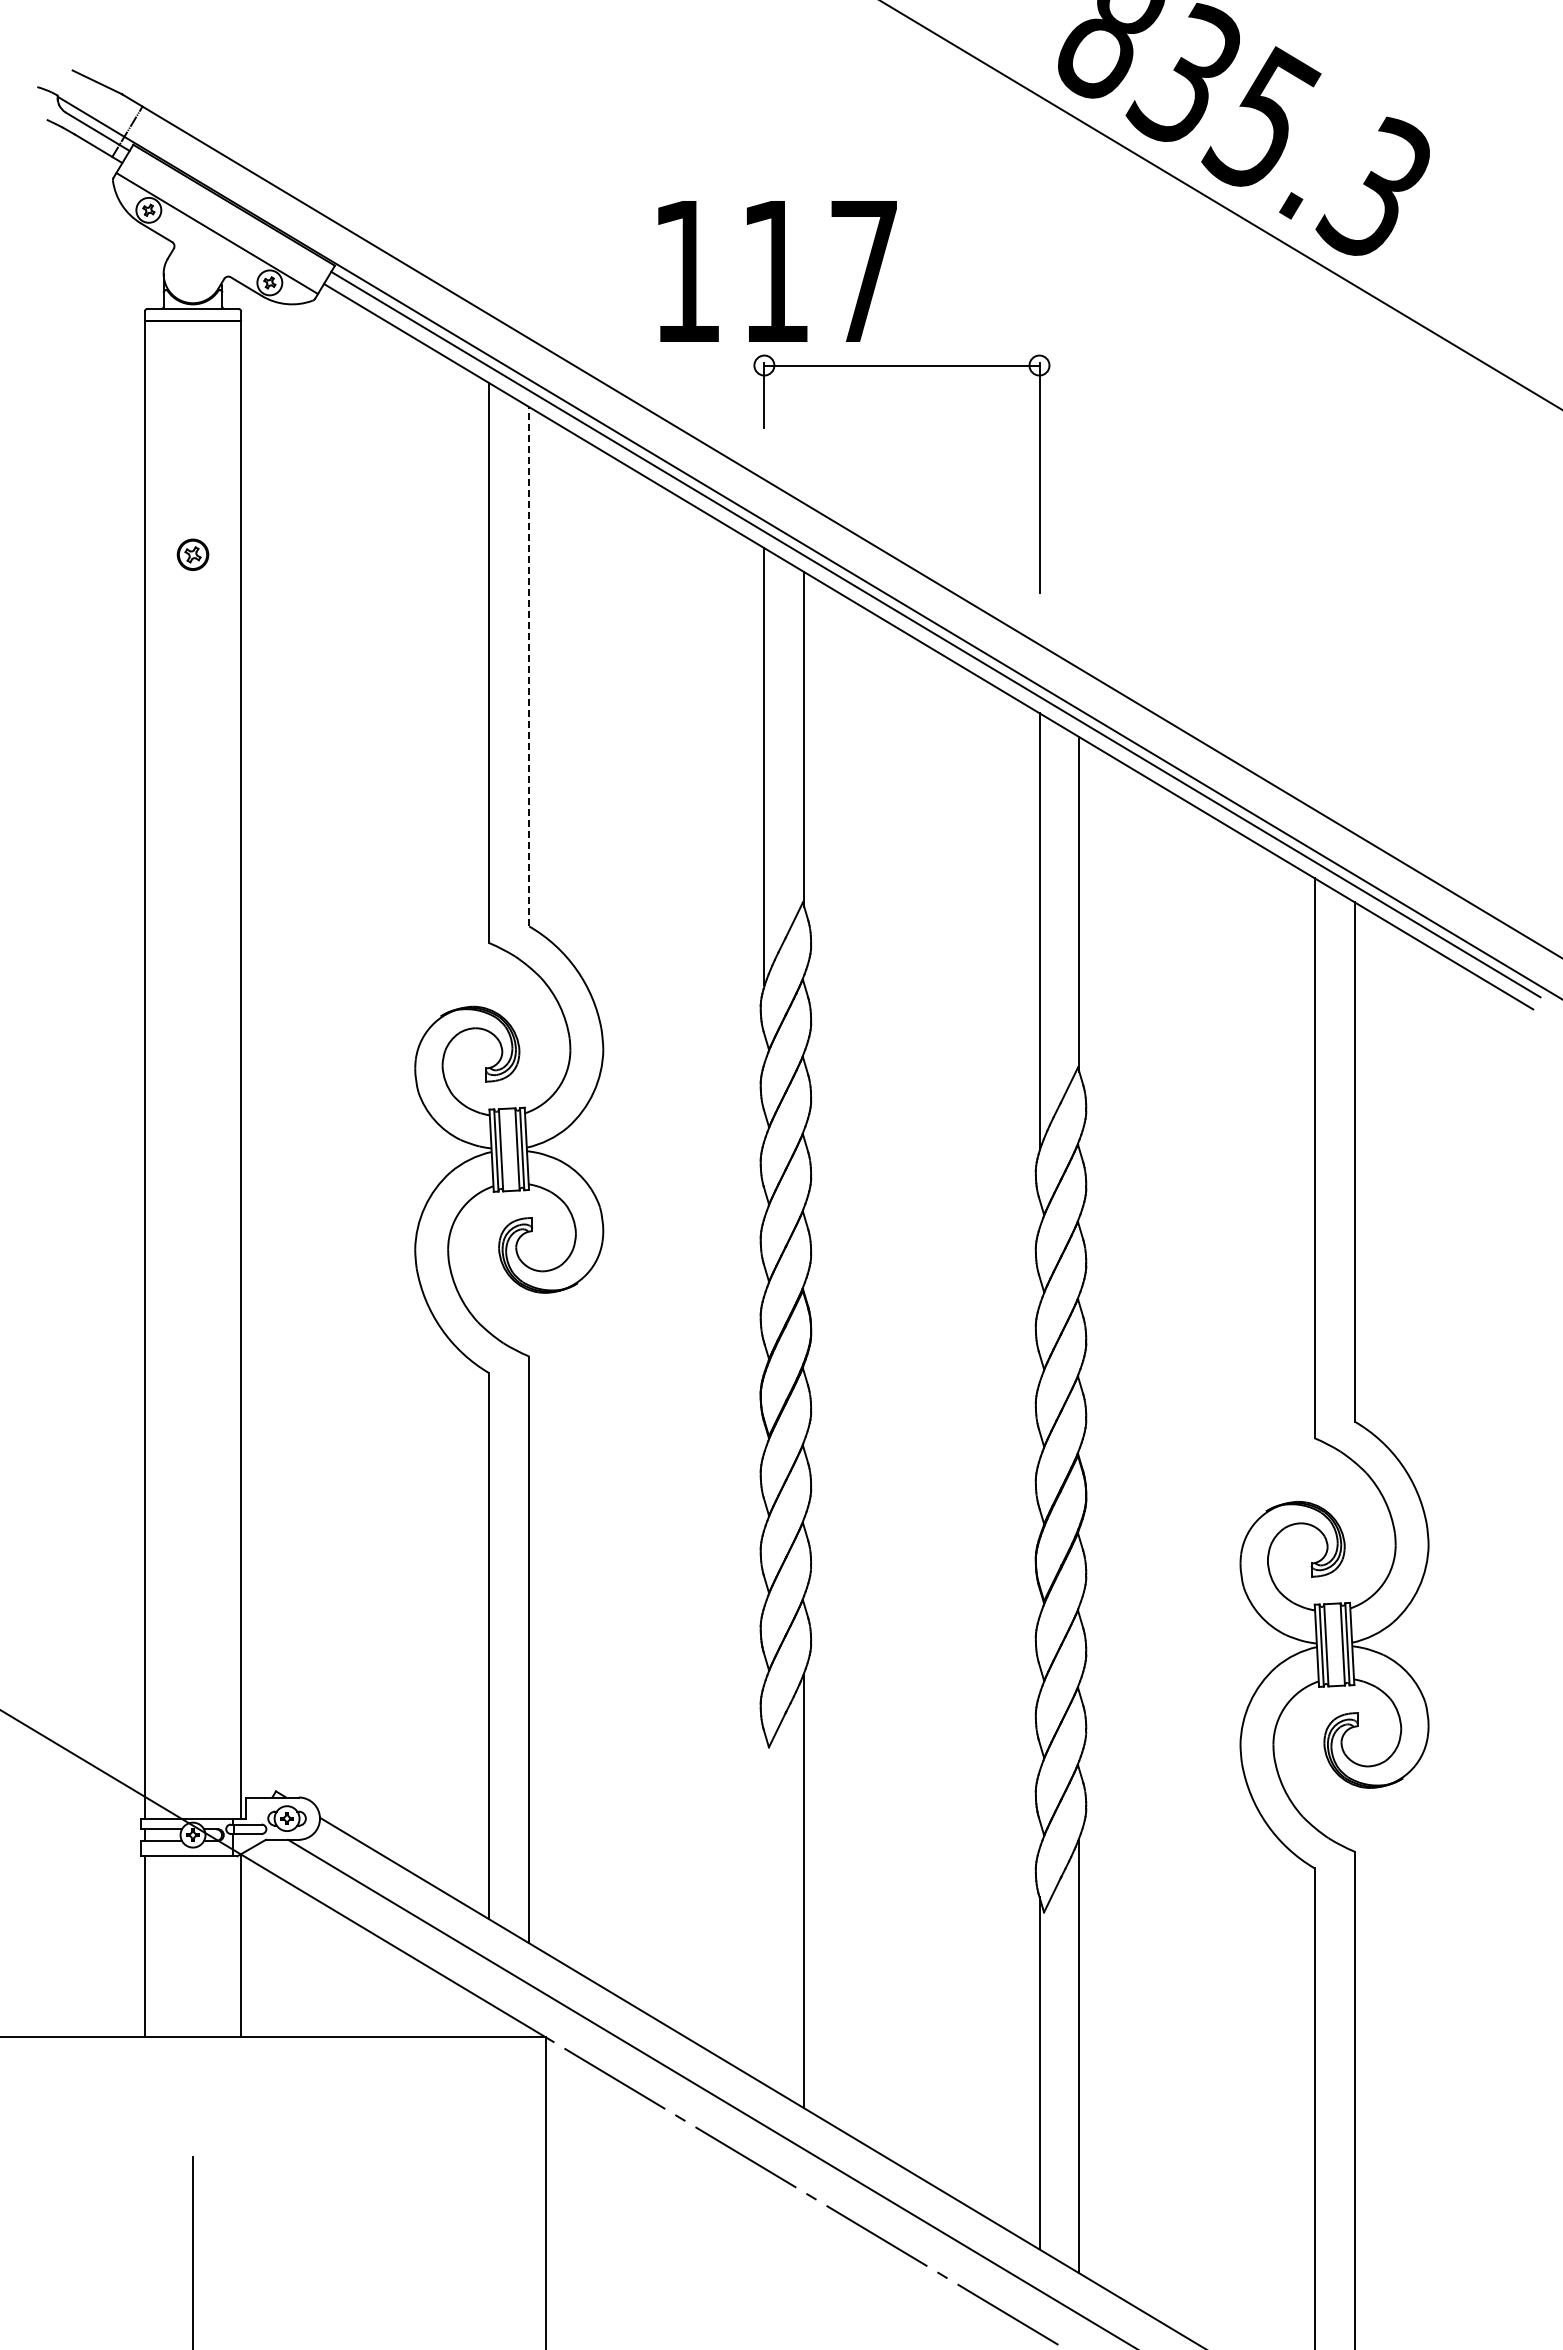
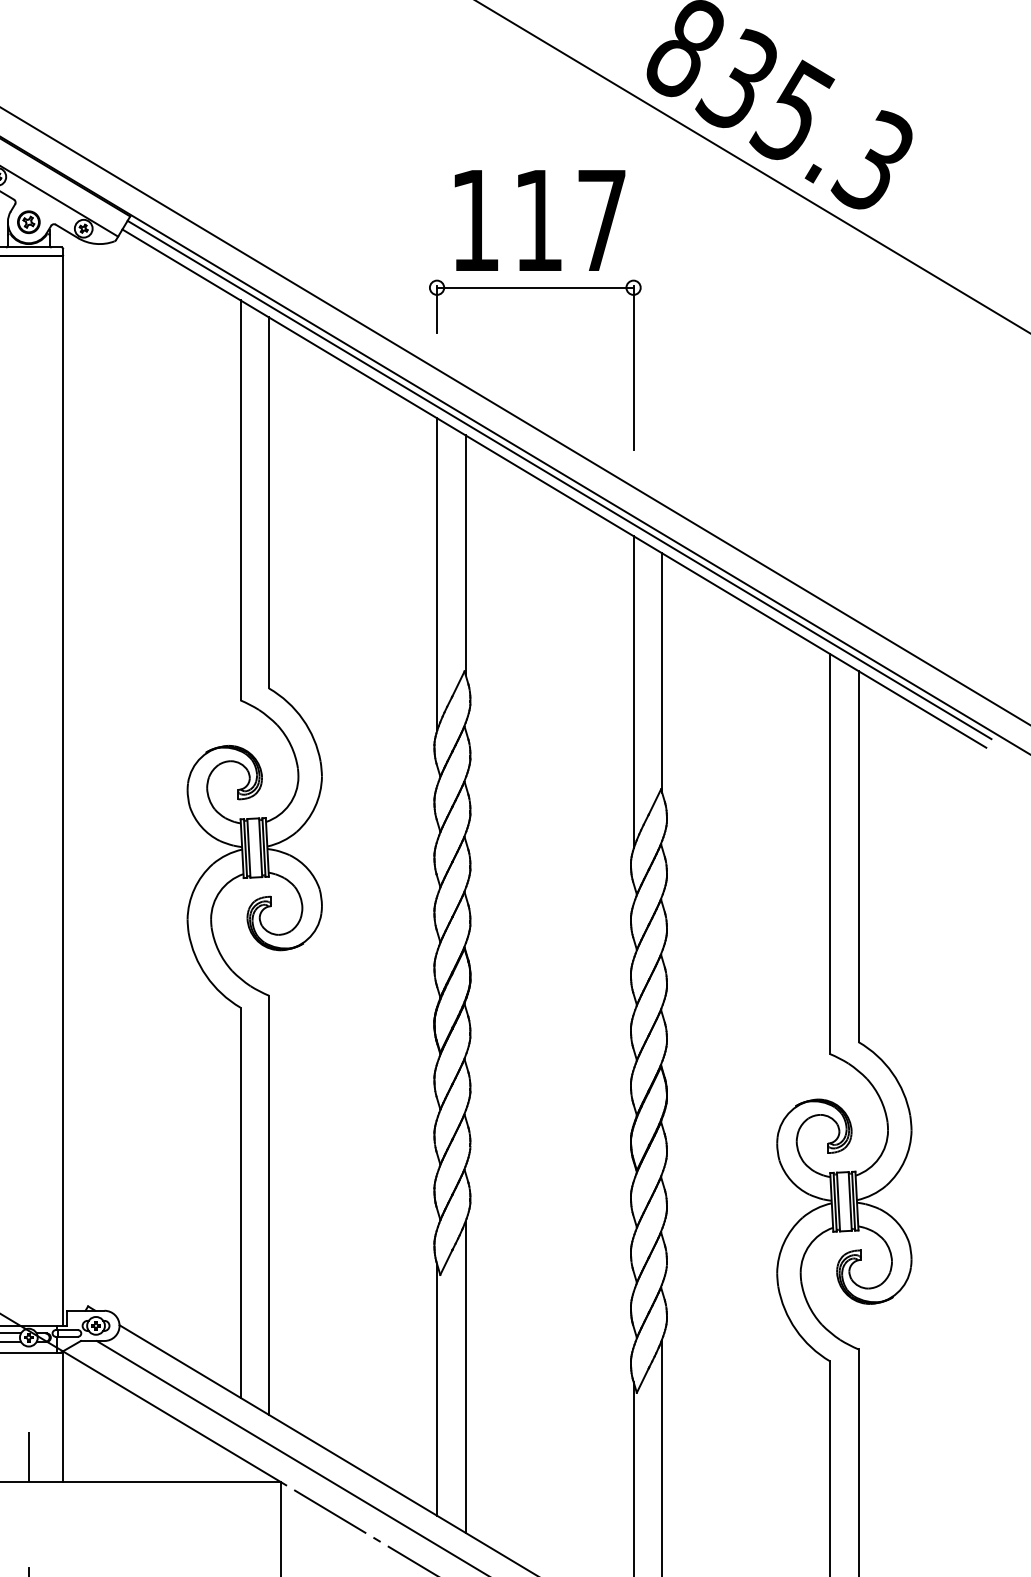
text: (777, 271) -> (539, 220), moved
part: (192, 554) -> (28, 222), moved
line: (529, 666) -> (269, 502), dashed -> solid
line: (764, 1907) -> (437, 1389), added
line: (193, 2002) -> (29, 1457), added

